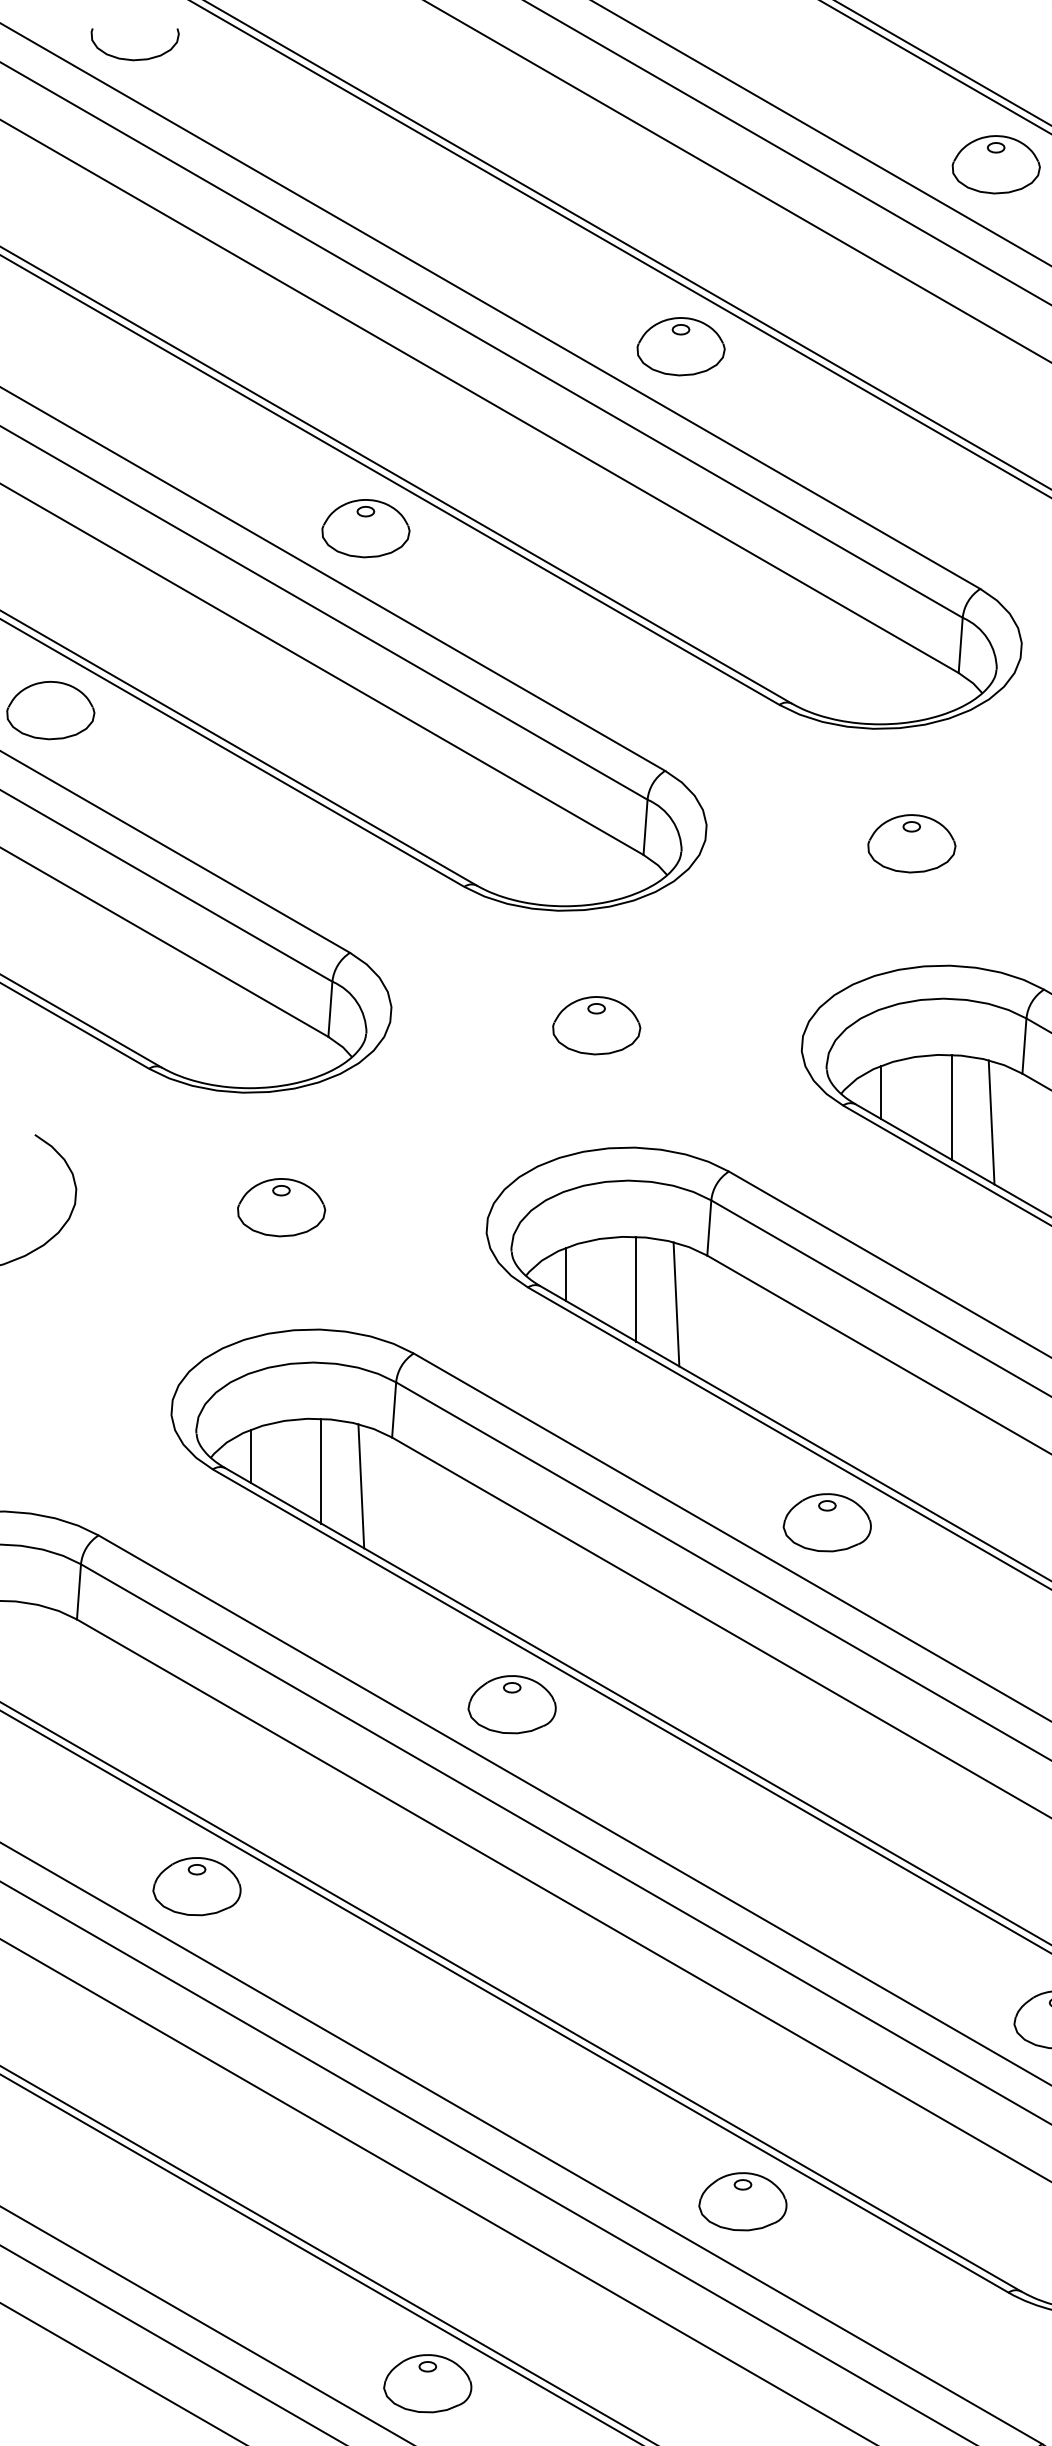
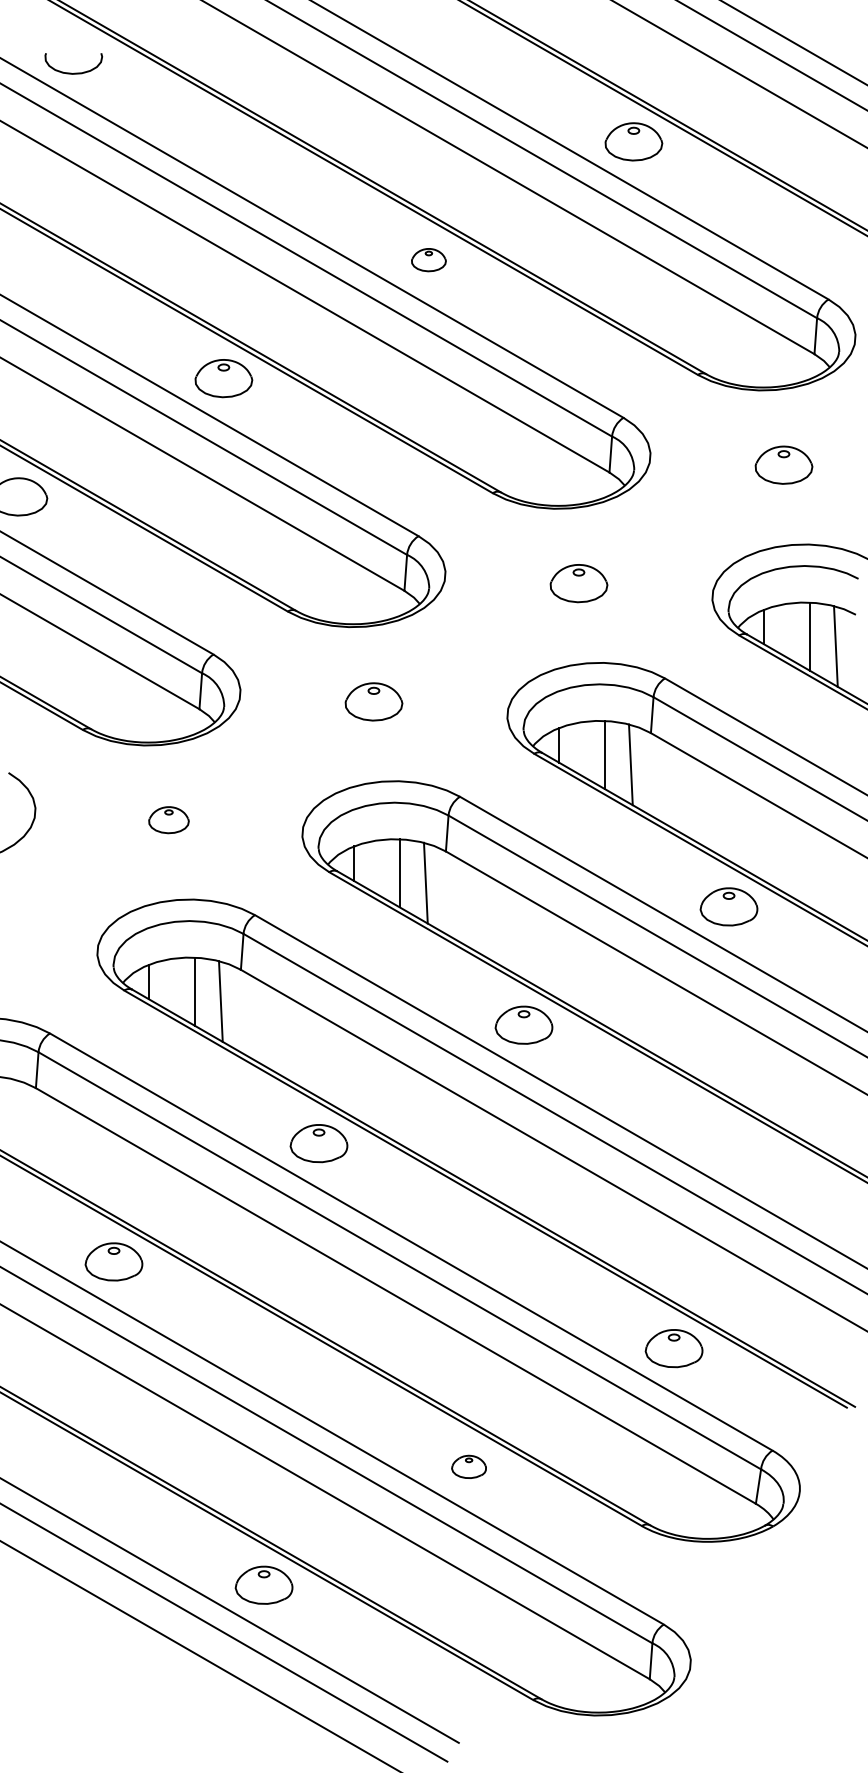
part: (680, 345) -> (428, 259), size x0.6
part: (280, 1206) -> (168, 819), size x0.7
part: (741, 2201) -> (468, 1466), size x0.6

